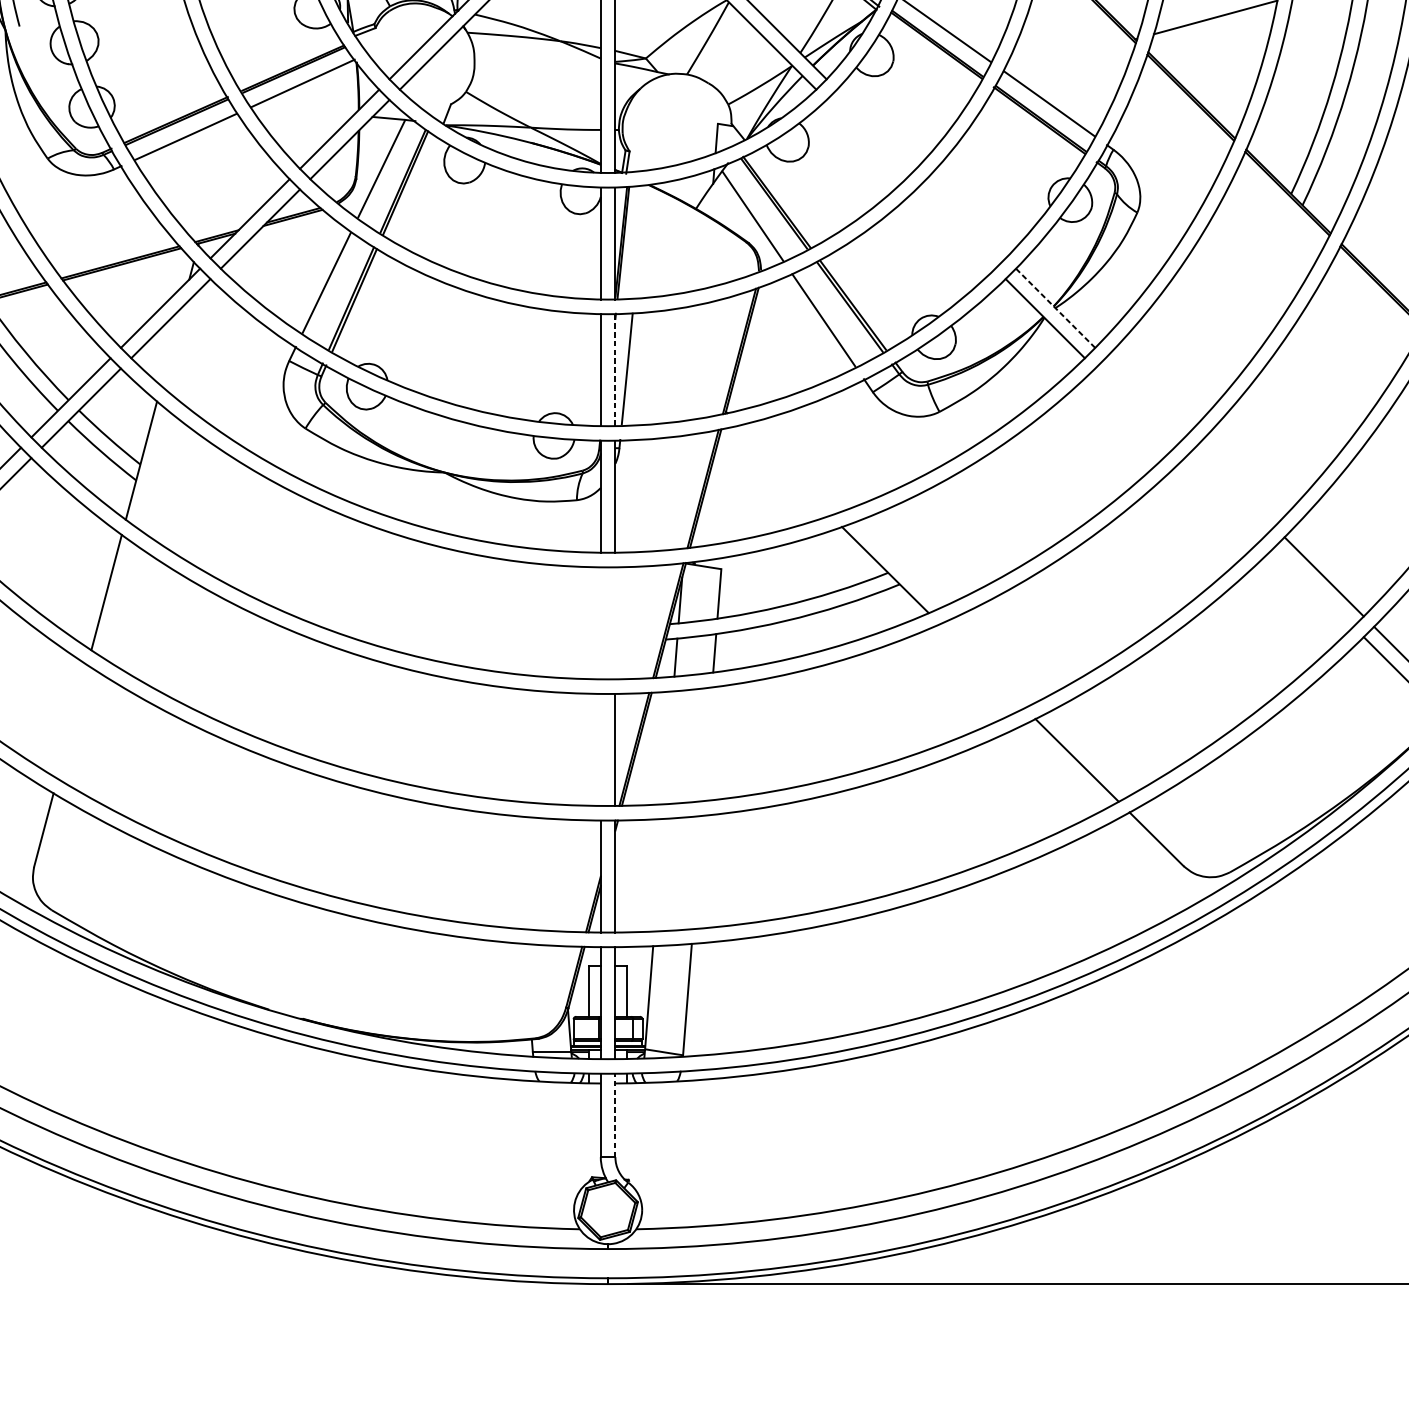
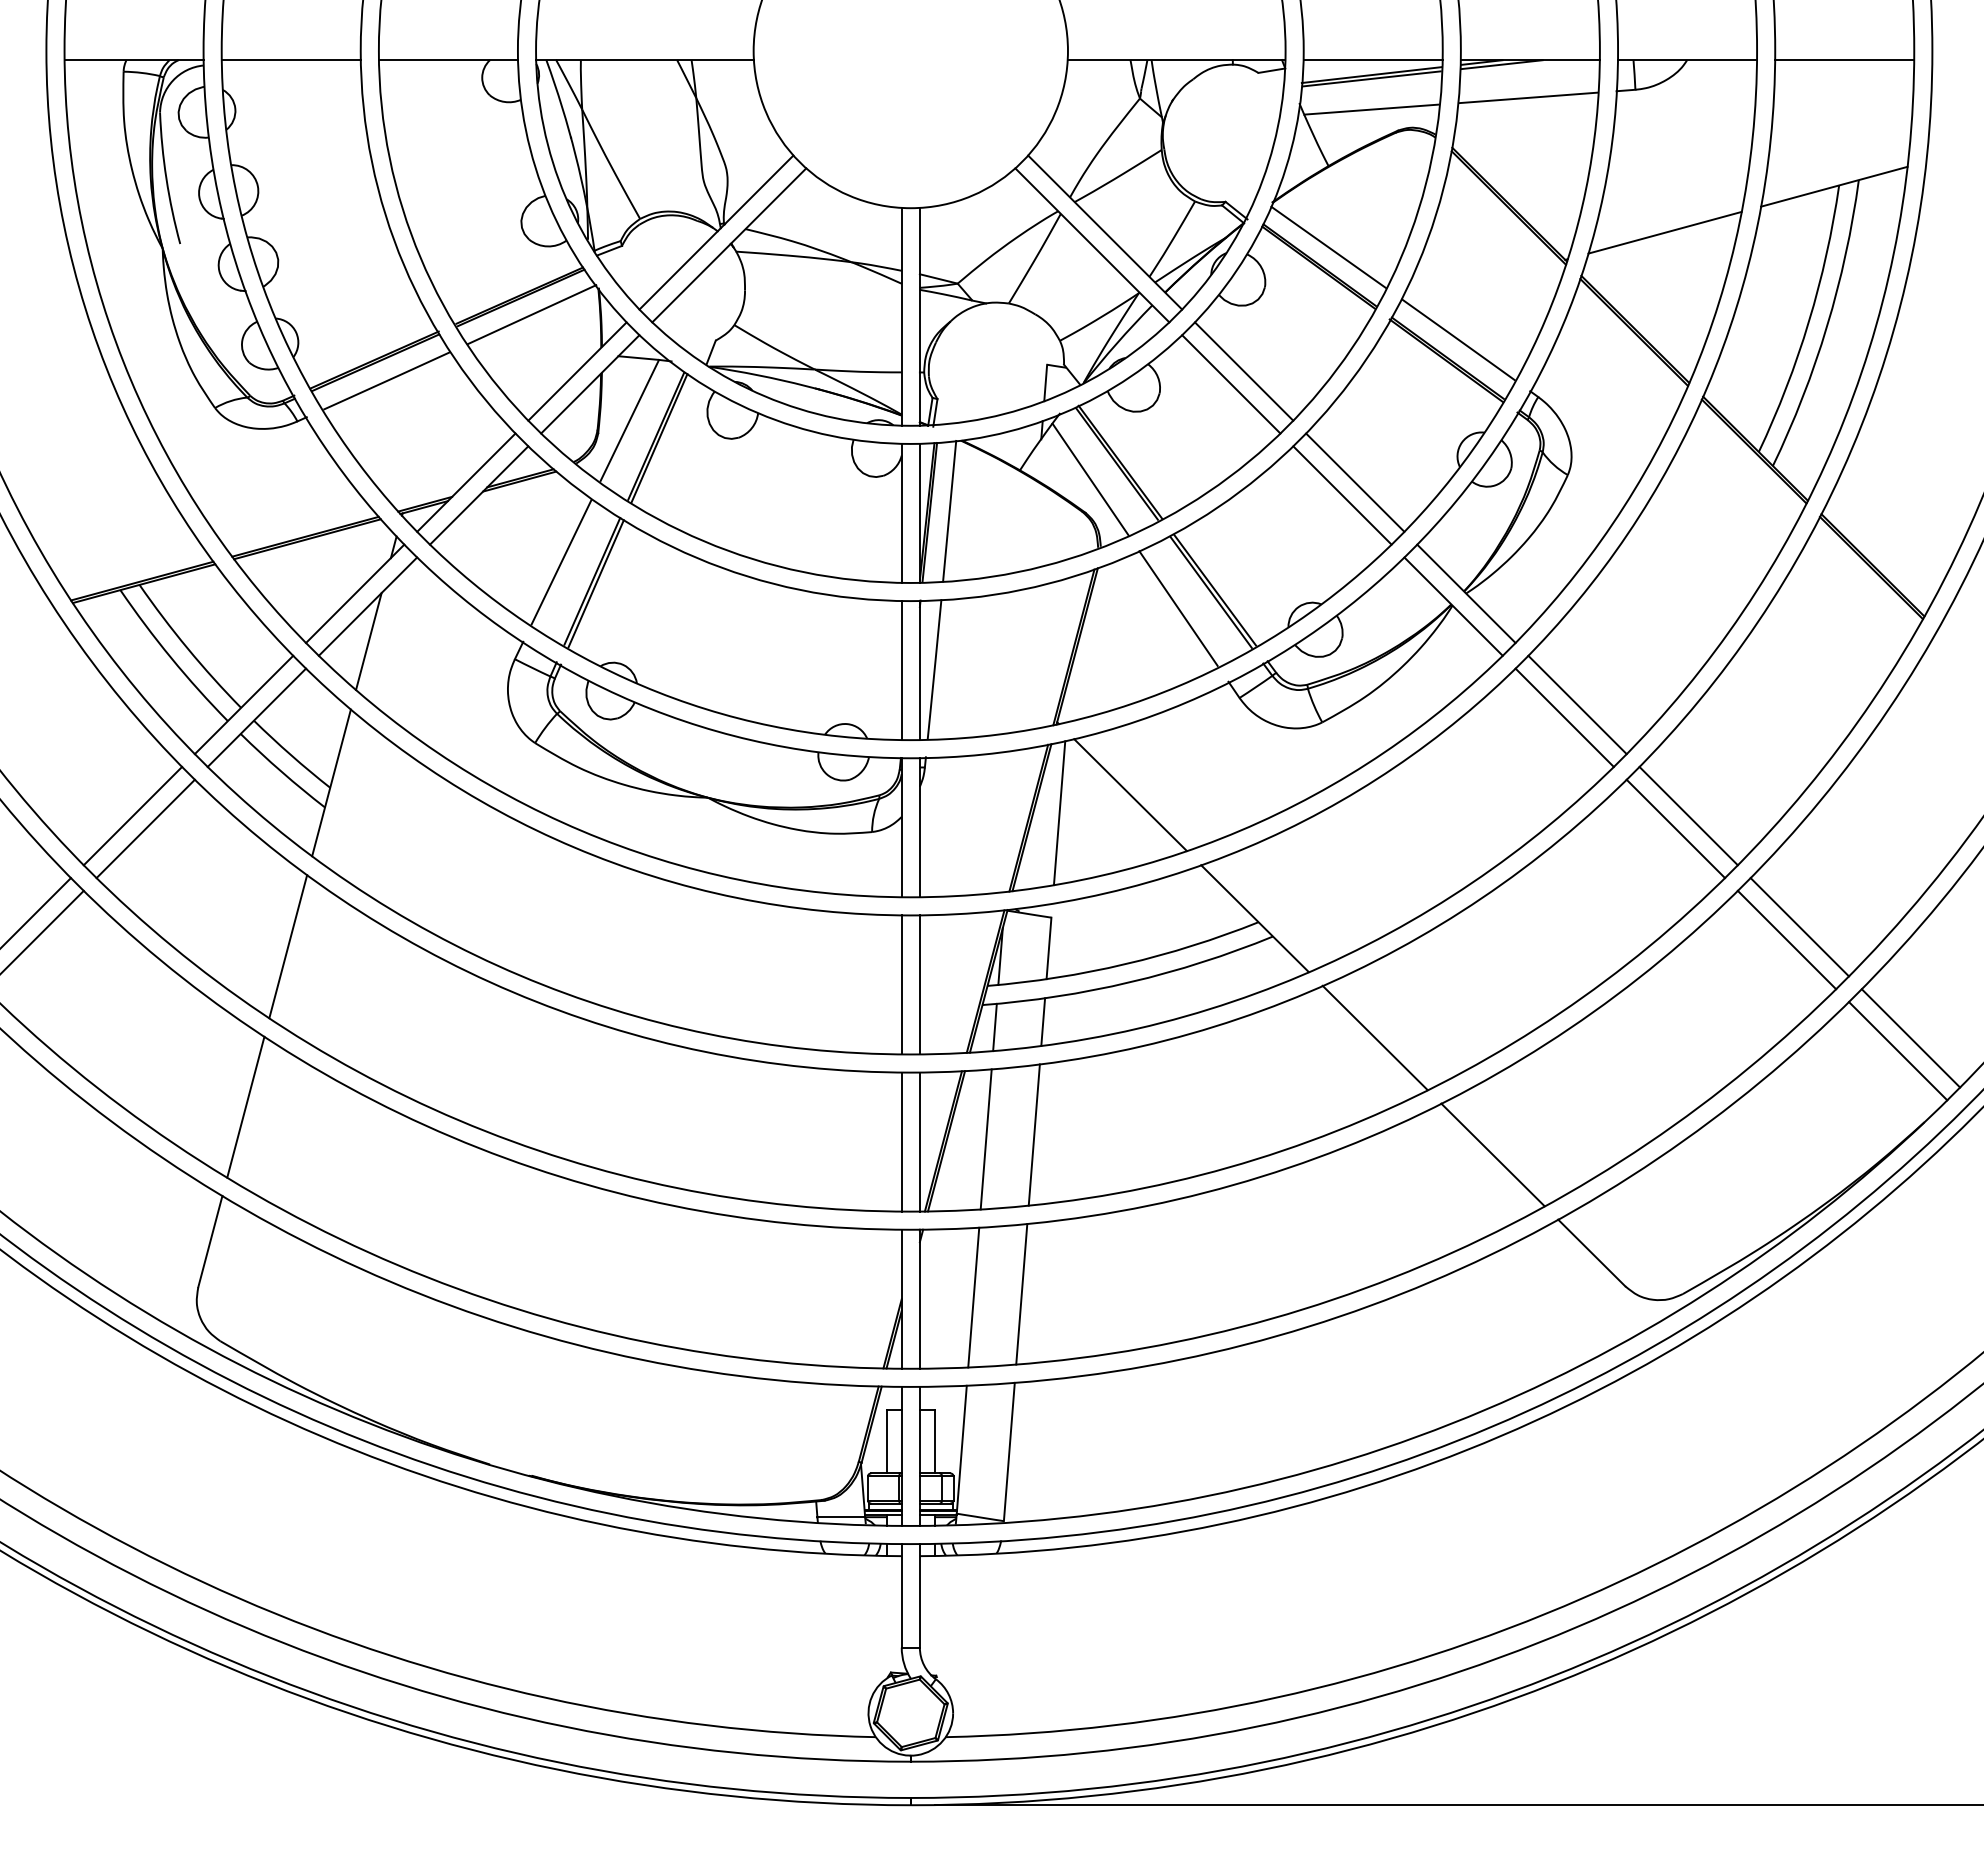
line: (876, 129) -> (1243, 371), added
line: (866, 139) -> (1231, 384), added
line: (966, 218) -> (1355, 482), added
line: (955, 229) -> (1342, 495), added
line: (639, 241) -> (949, 510), added
line: (1055, 308) -> (1466, 593), dashed -> solid
line: (171, 346) -> (368, 641), added
line: (615, 370) -> (919, 670), dashed -> solid
line: (1145, 397) -> (1577, 704), added
line: (1134, 407) -> (1564, 717), added
line: (785, 470) -> (1130, 795), added
line: (727, 485) -> (1059, 813), added
line: (1234, 486) -> (1688, 815), added
line: (1224, 497) -> (1675, 828), added
line: (1313, 586) -> (1786, 939), added
line: (600, 623) -> (901, 984), added
line: (615, 623) -> (919, 984), added
line: (981, 665) -> (1374, 1037), added
line: (72, 721) -> (245, 1106), added
line: (706, 743) -> (1033, 1134), added
line: (668, 747) -> (985, 1139), added
line: (600, 749) -> (901, 1141), added
line: (697, 872) -> (1021, 1294), added
line: (658, 875) -> (973, 1297), added
line: (615, 1115) -> (919, 1595), dashed -> solid

